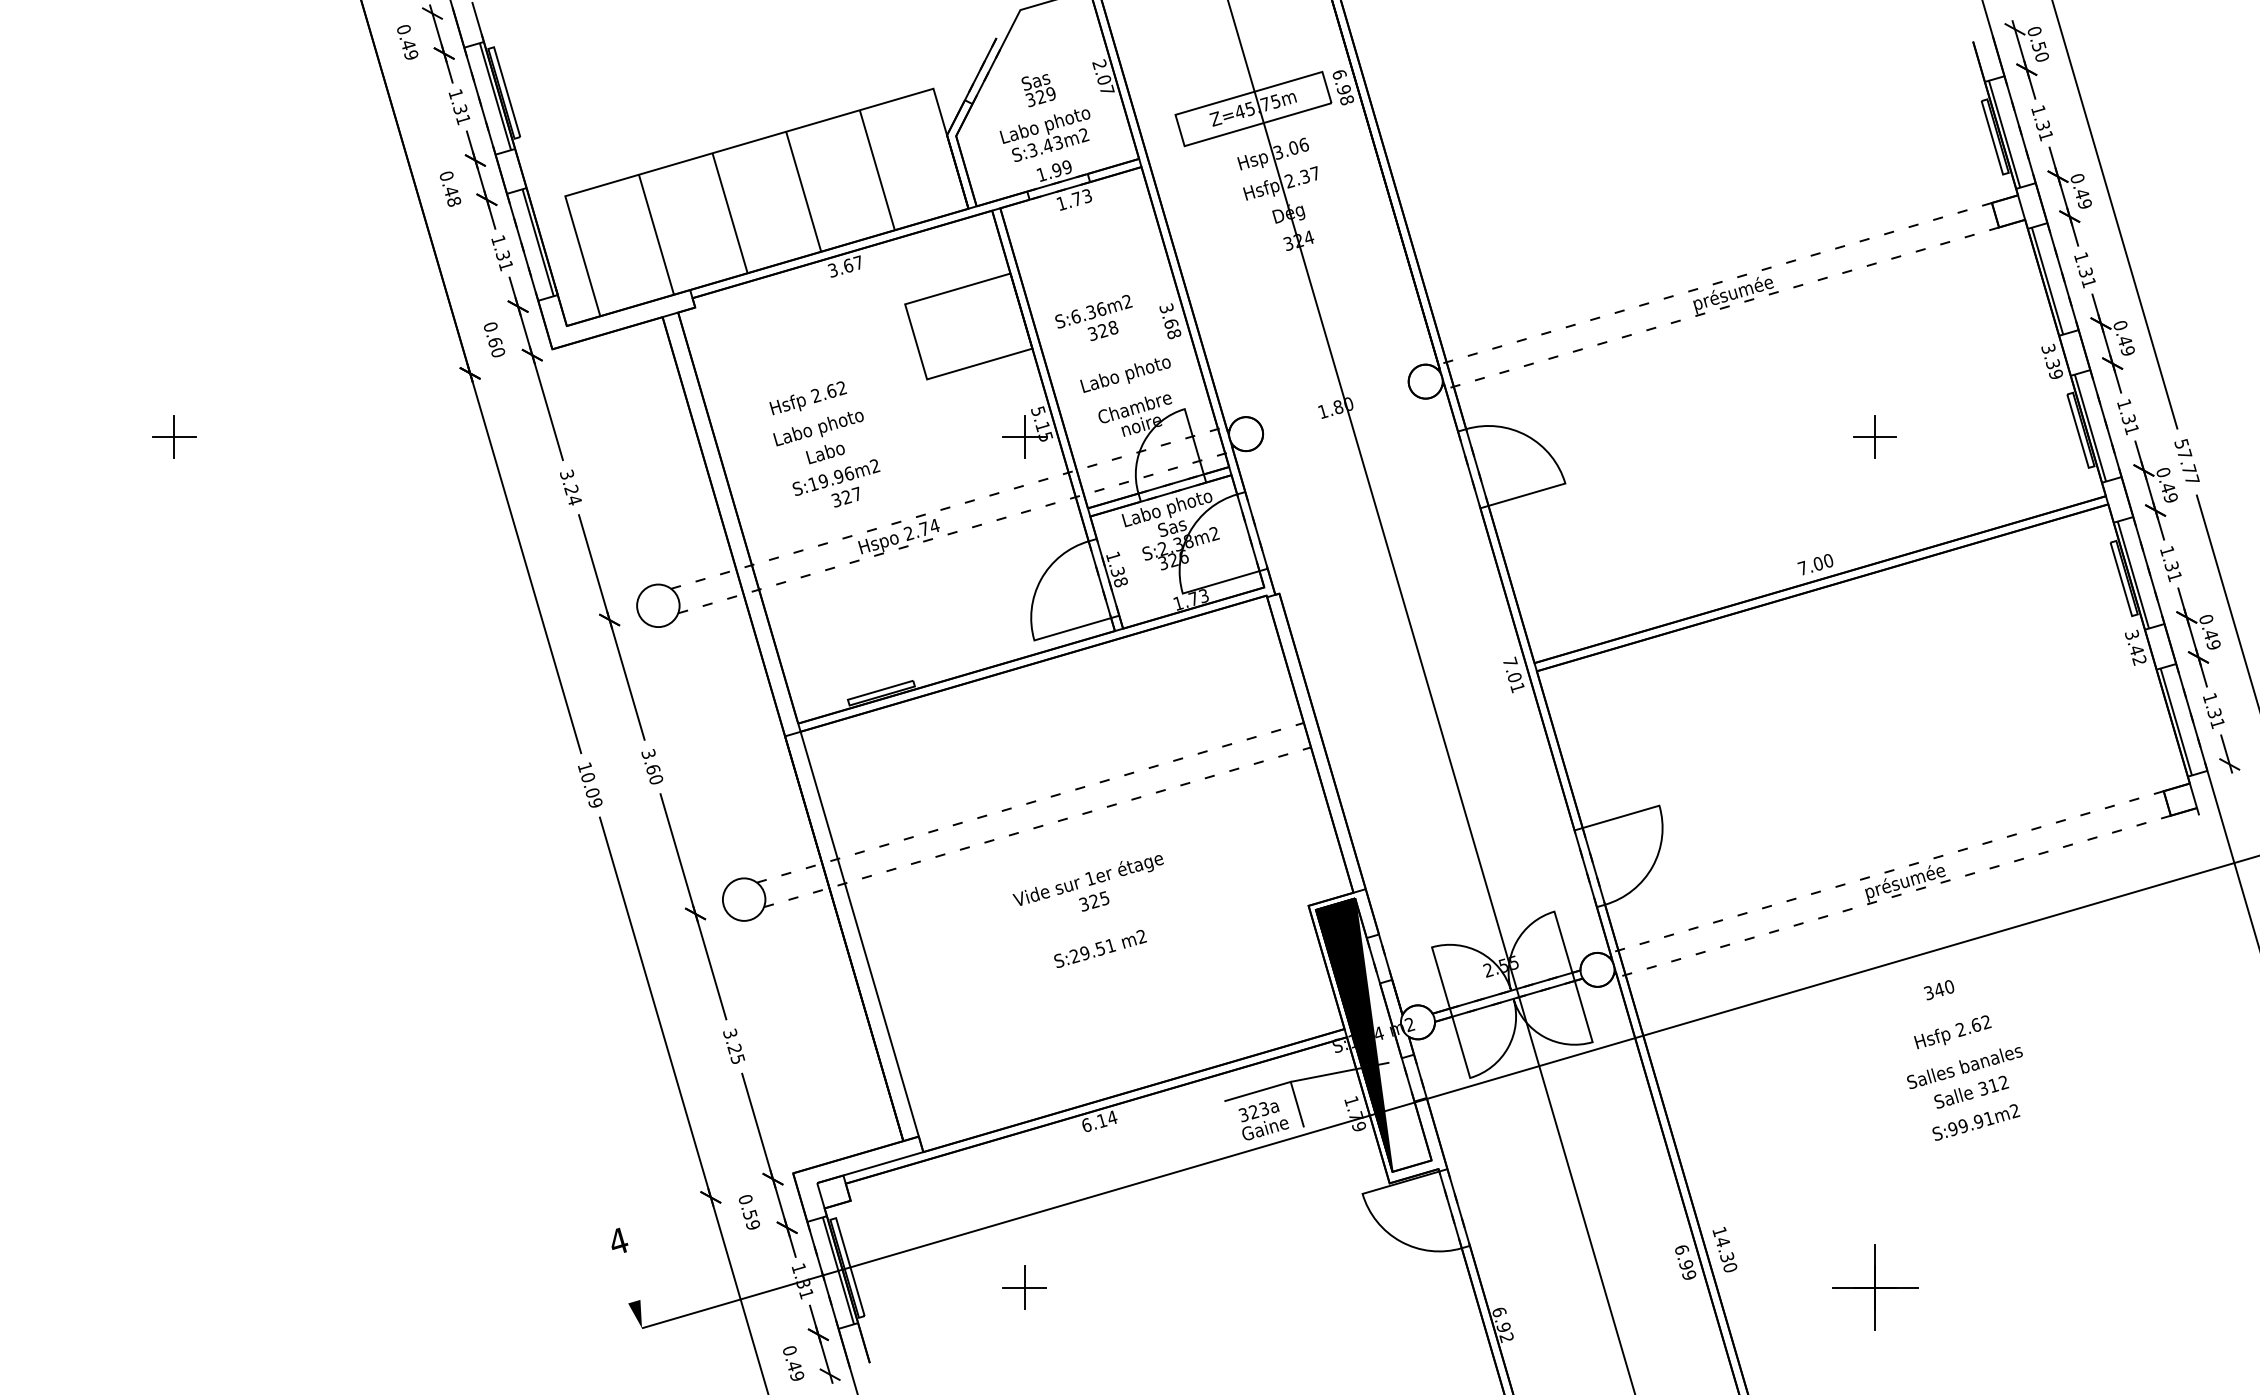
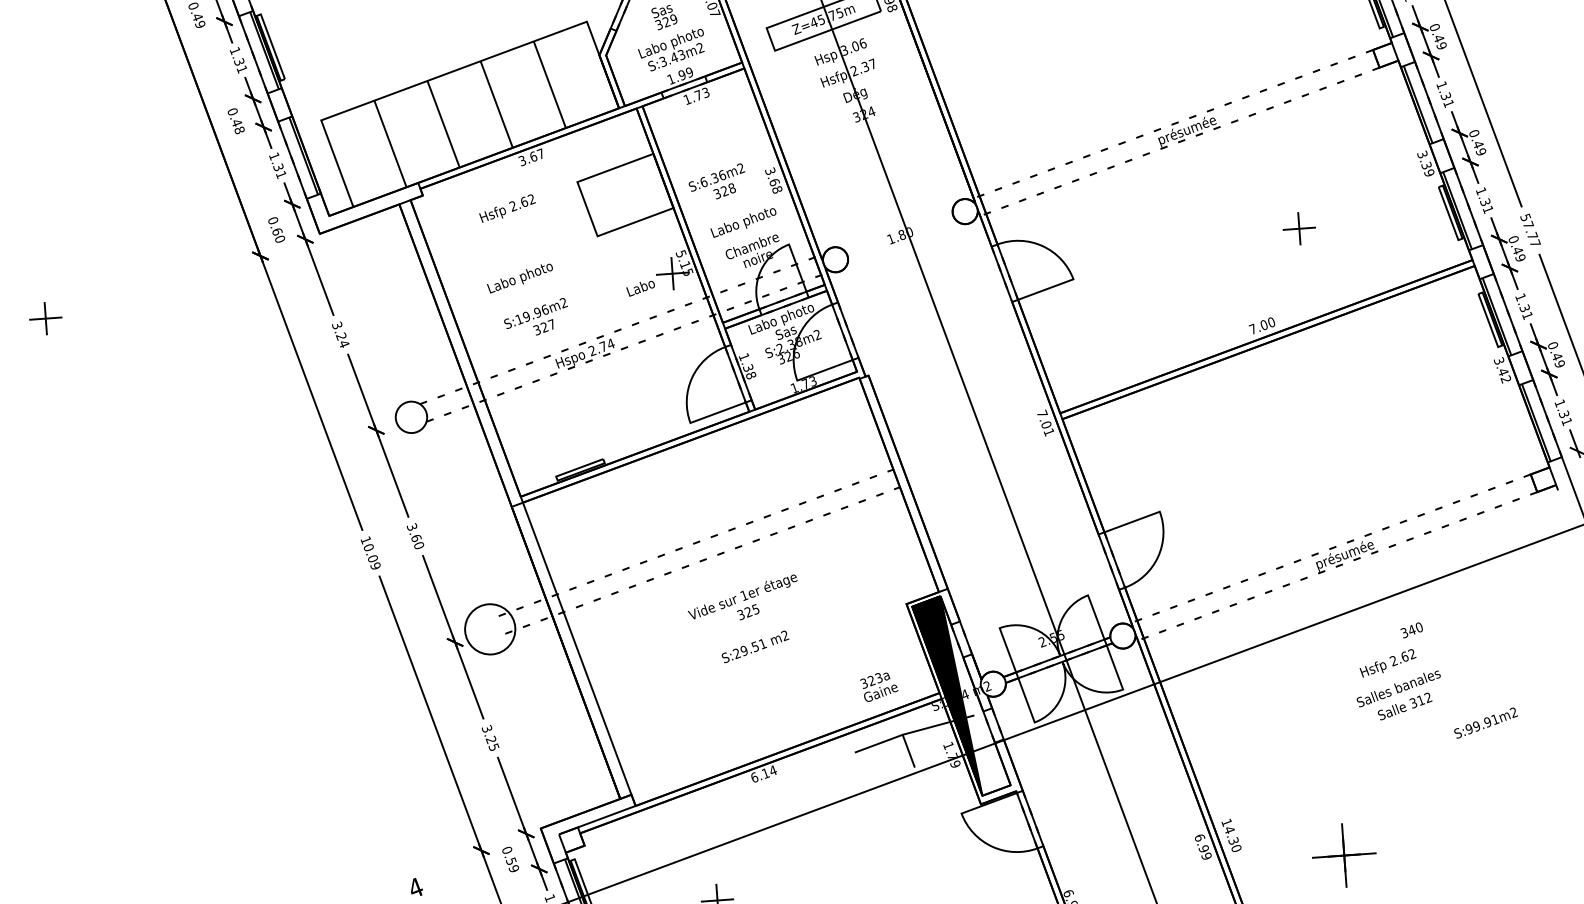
text: (808, 398) -> (507, 208), moved
text: (824, 454) -> (640, 288), moved
circle: (743, 899) -> (489, 629), size x1.6
text: (1939, 990) -> (1412, 630), moved
text: (1263, 1121) -> (879, 687), moved
text: (1976, 1122) -> (1486, 723), moved

